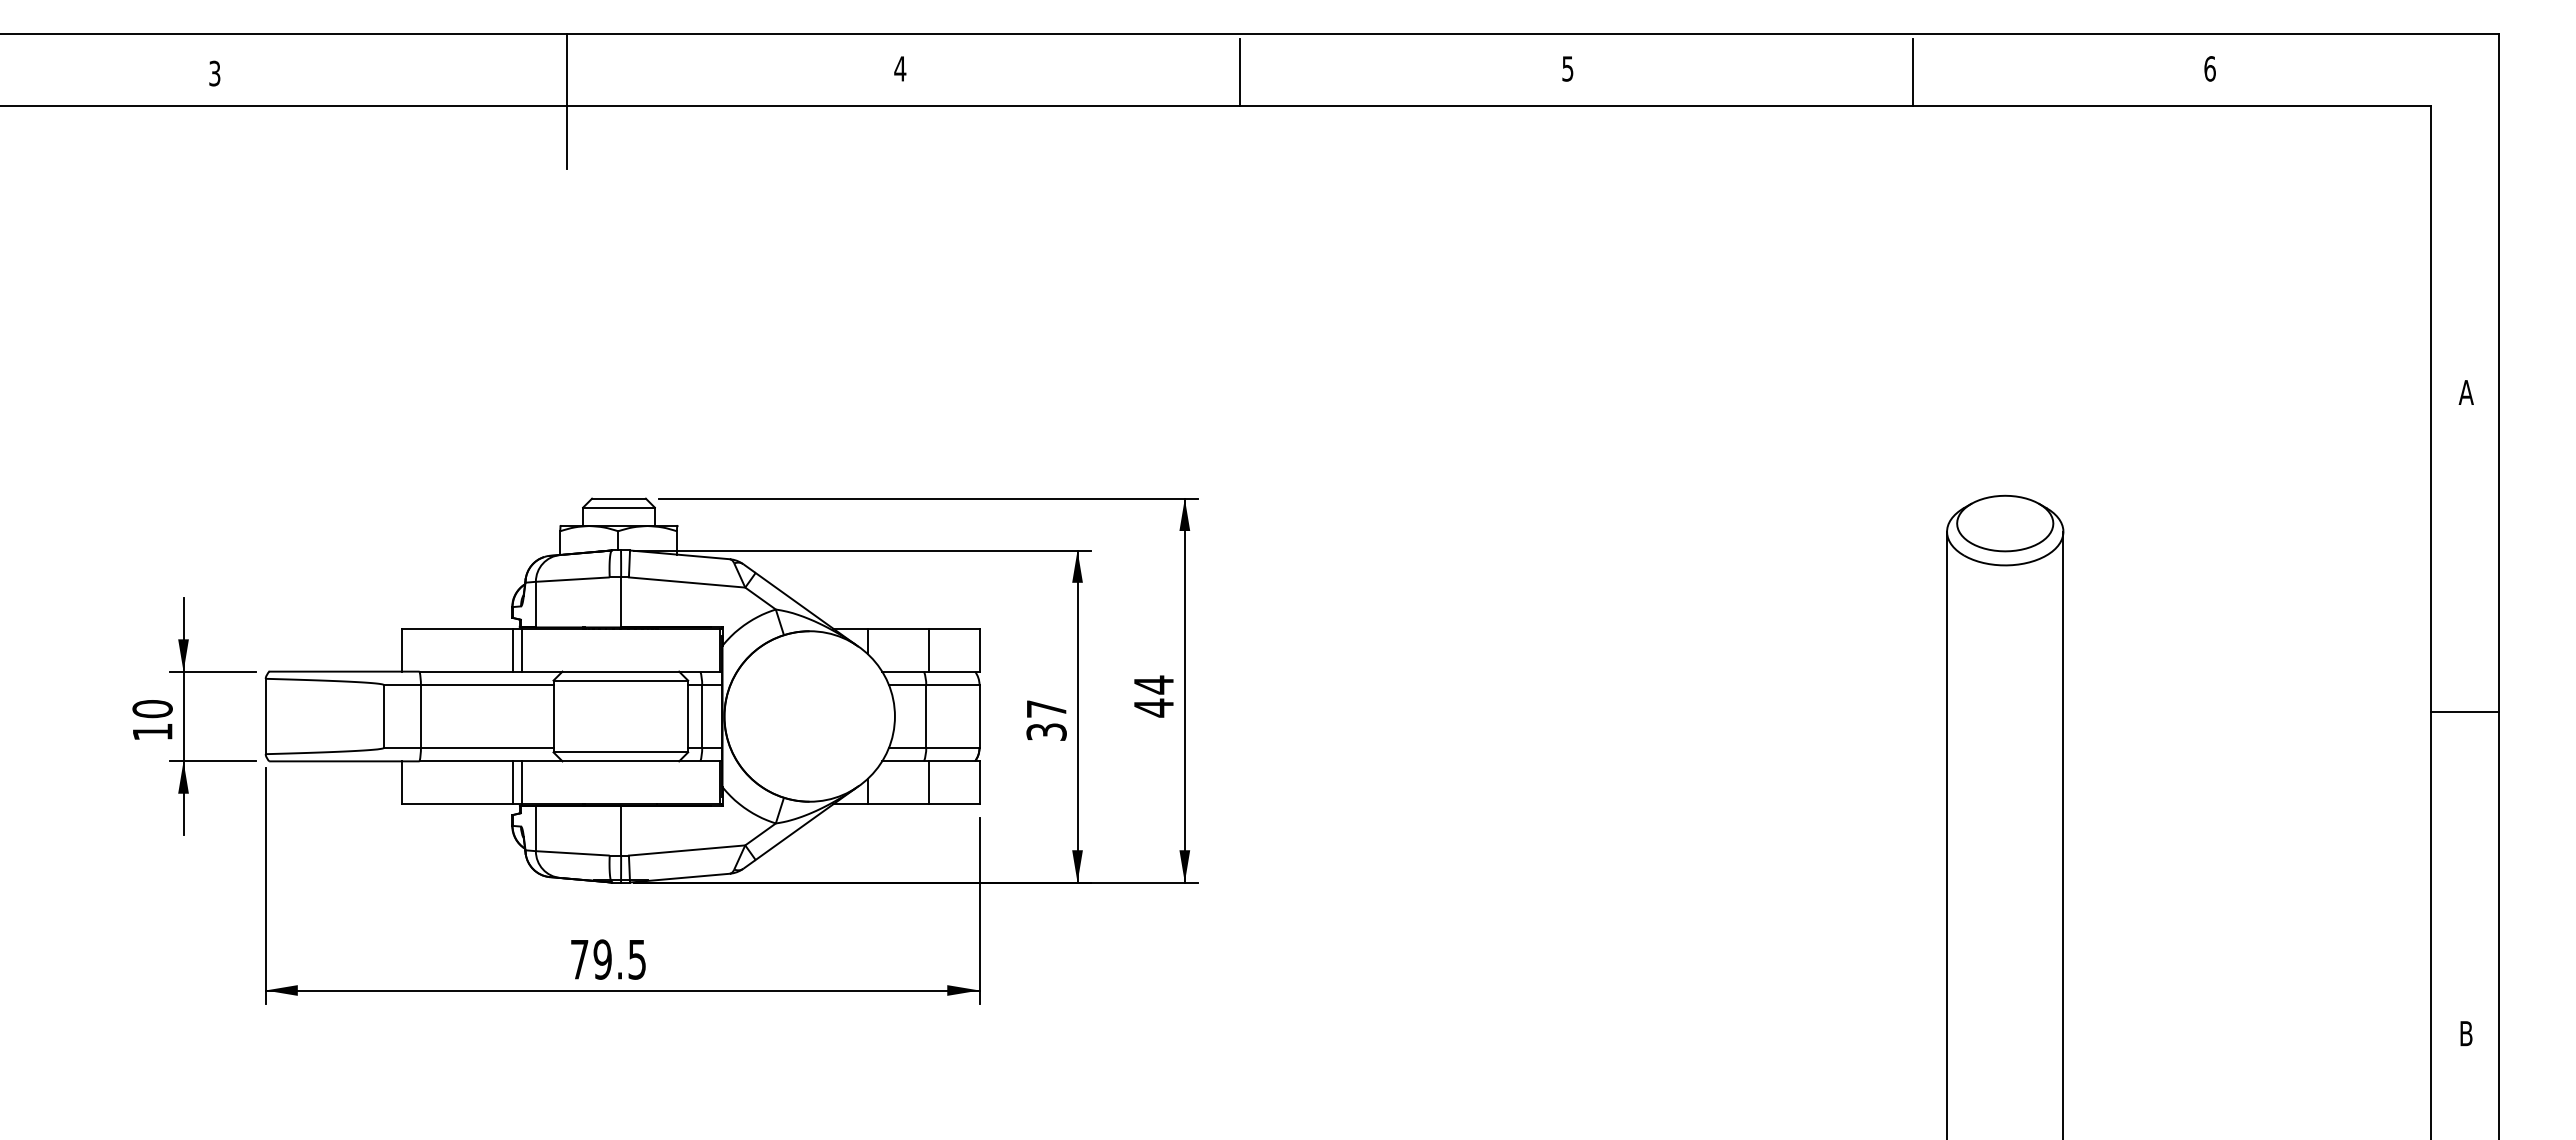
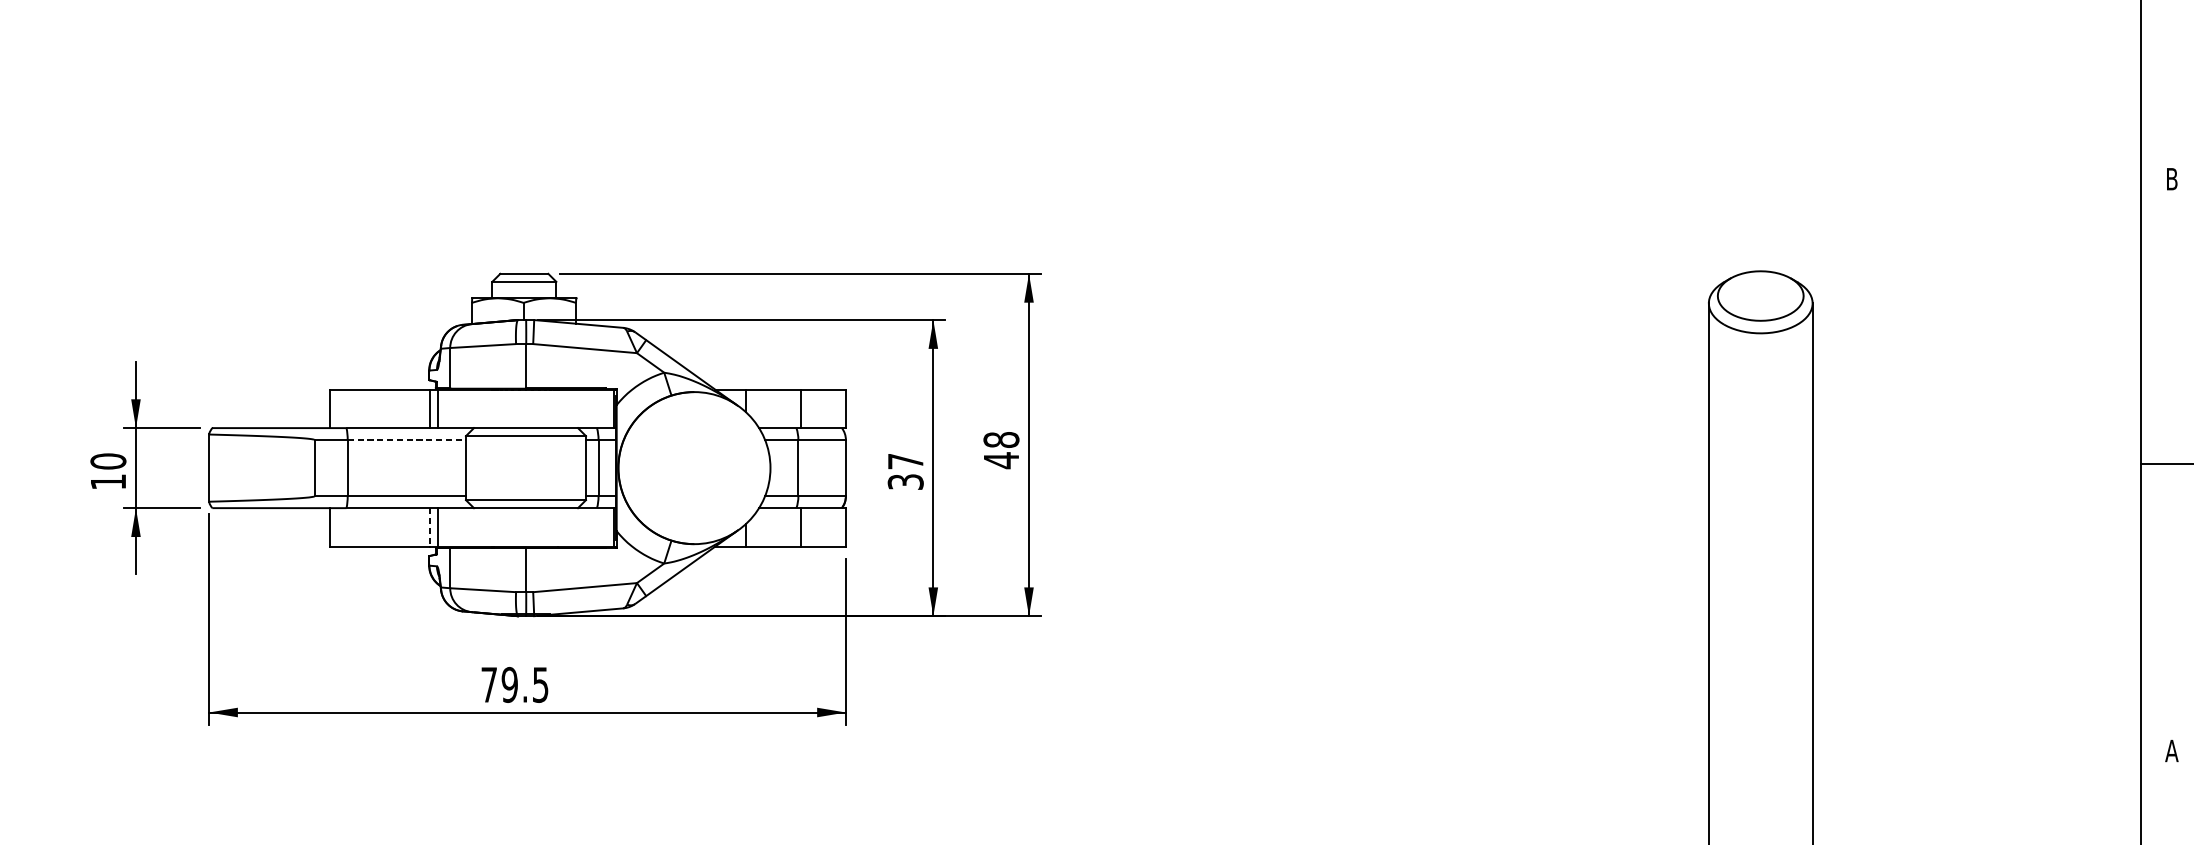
text: (2465, 392) -> (2171, 179), A -> B
text: (1153, 684) -> (1001, 439), 44 -> 48
line: (487, 685) -> (407, 440), solid -> dashed
line: (512, 782) -> (429, 526), solid -> dashed
text: (2465, 1033) -> (2171, 750), B -> A

